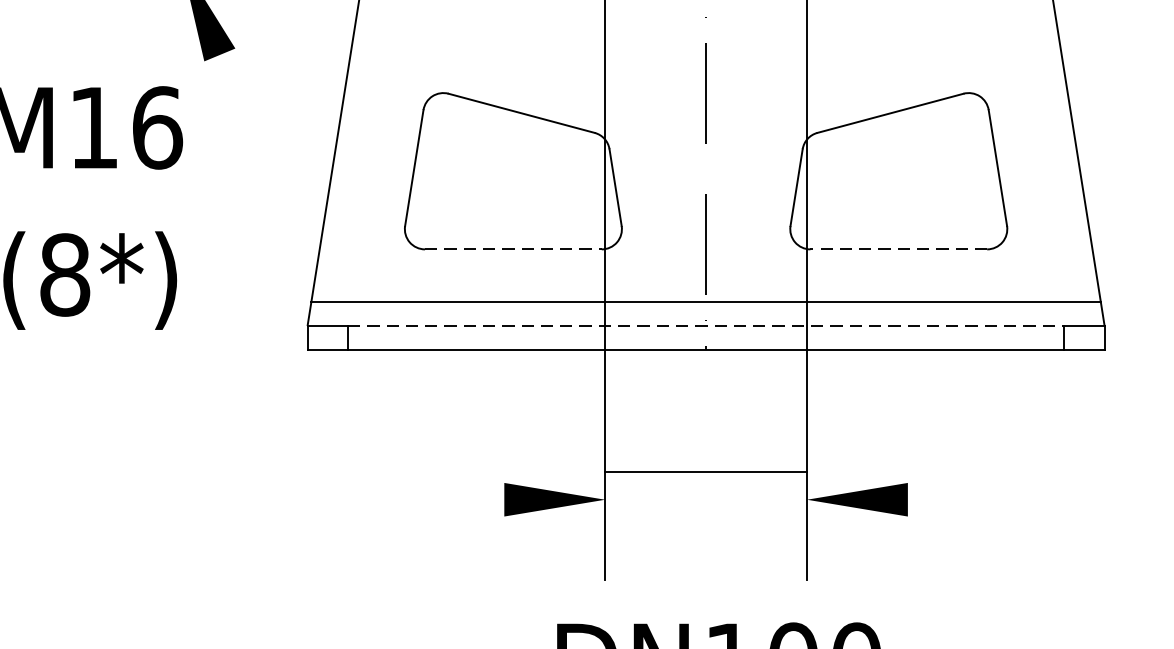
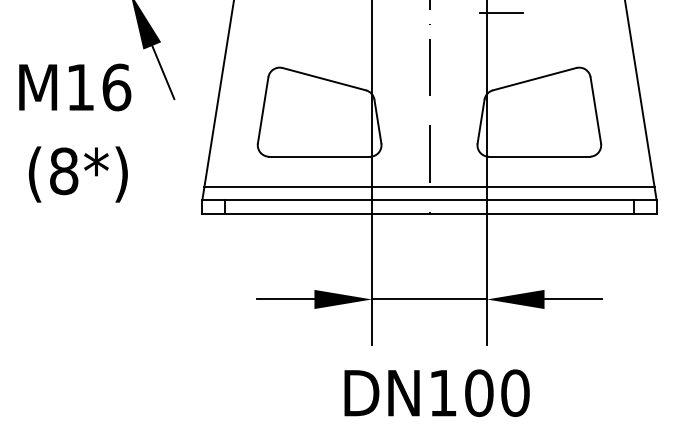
line: (239, 101) -> (163, 72), added
line: (514, 248) -> (320, 156), dashed -> solid
line: (897, 248) -> (538, 156), dashed -> solid
line: (707, 326) -> (430, 200), dashed -> solid
line: (706, 471) -> (429, 299), moved
line: (453, 499) -> (285, 299), added
line: (958, 499) -> (573, 299), added

